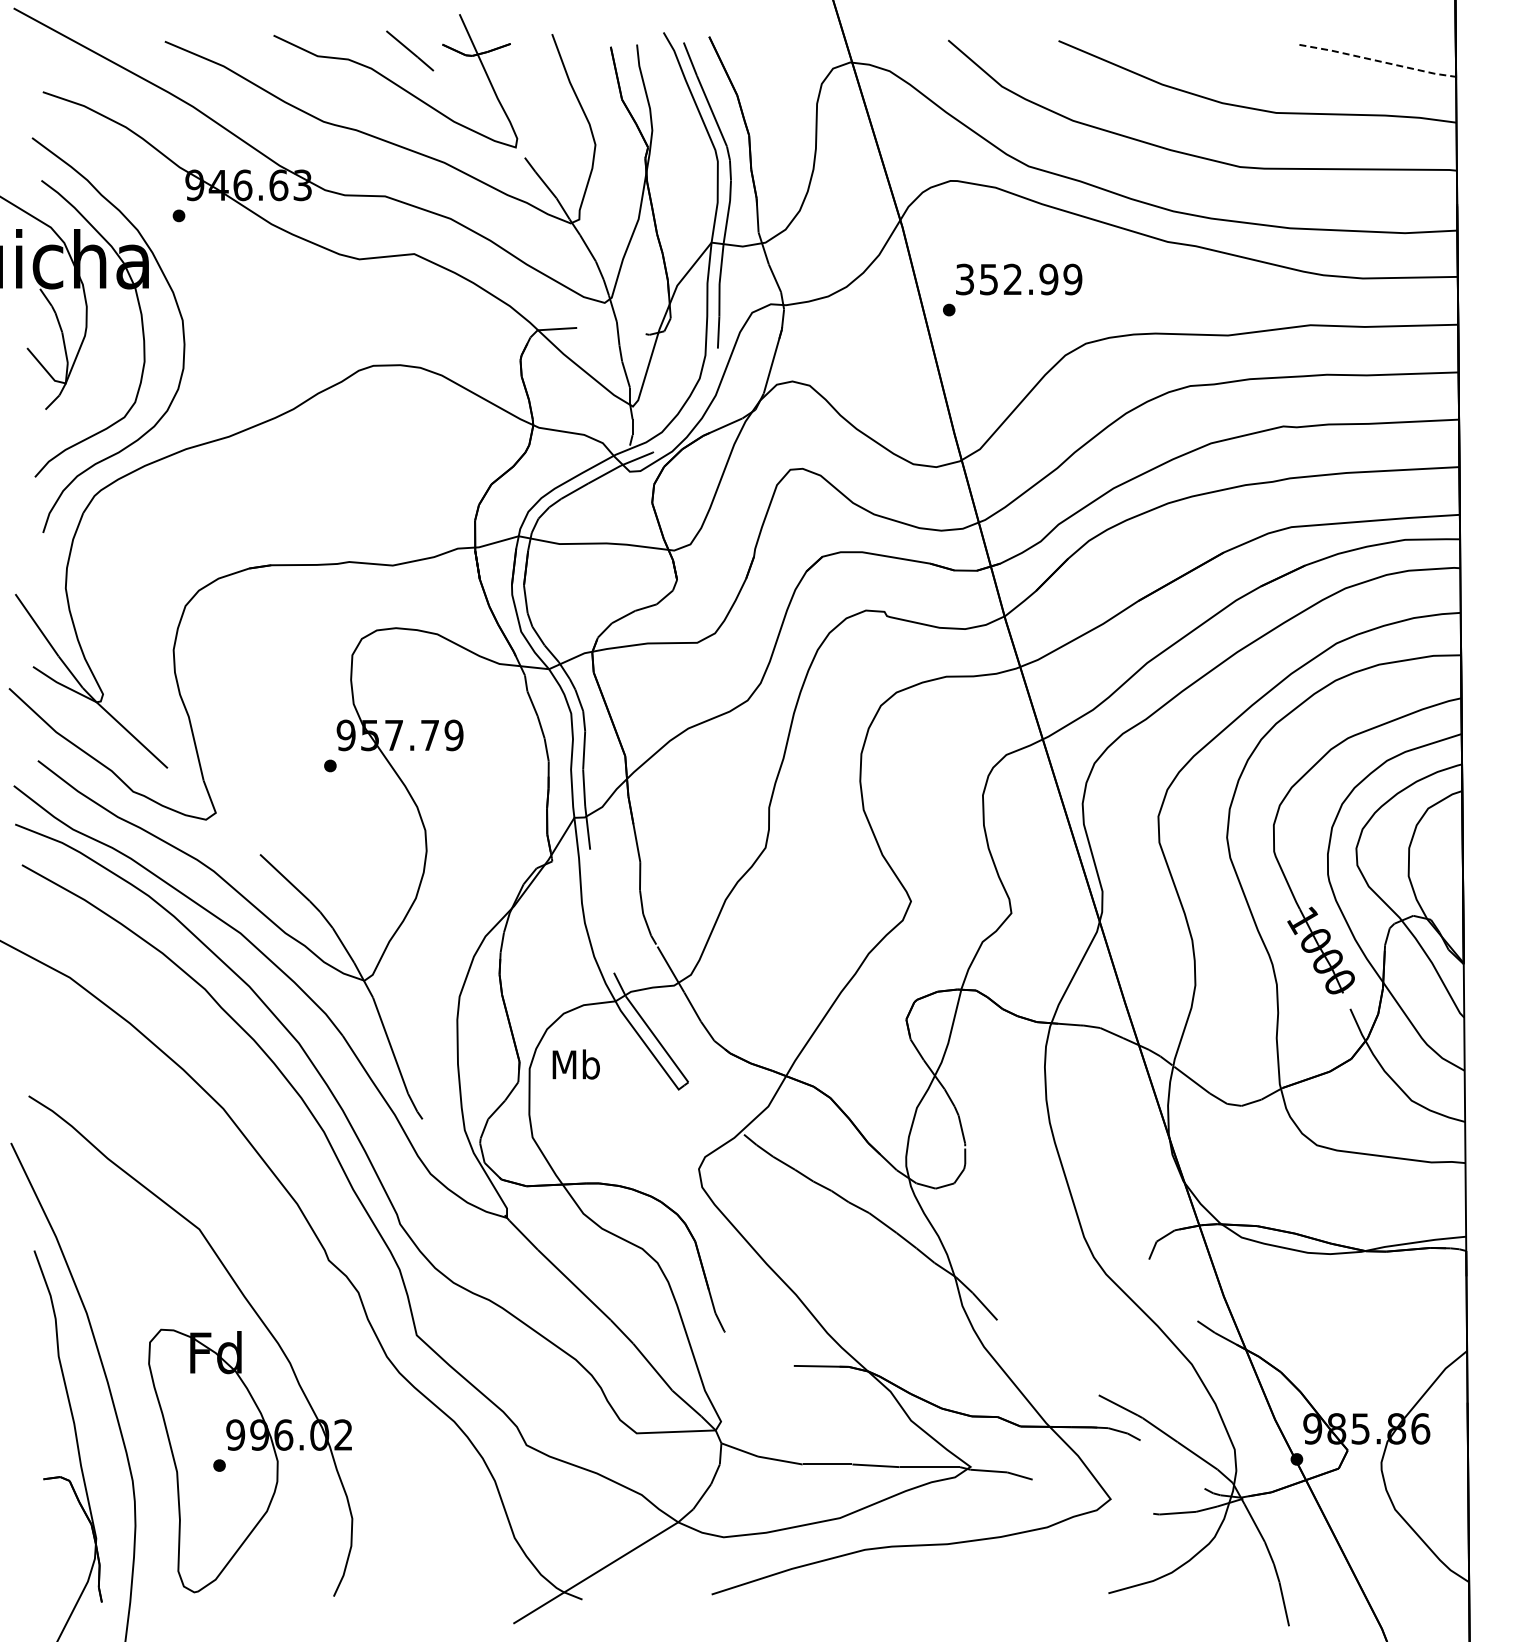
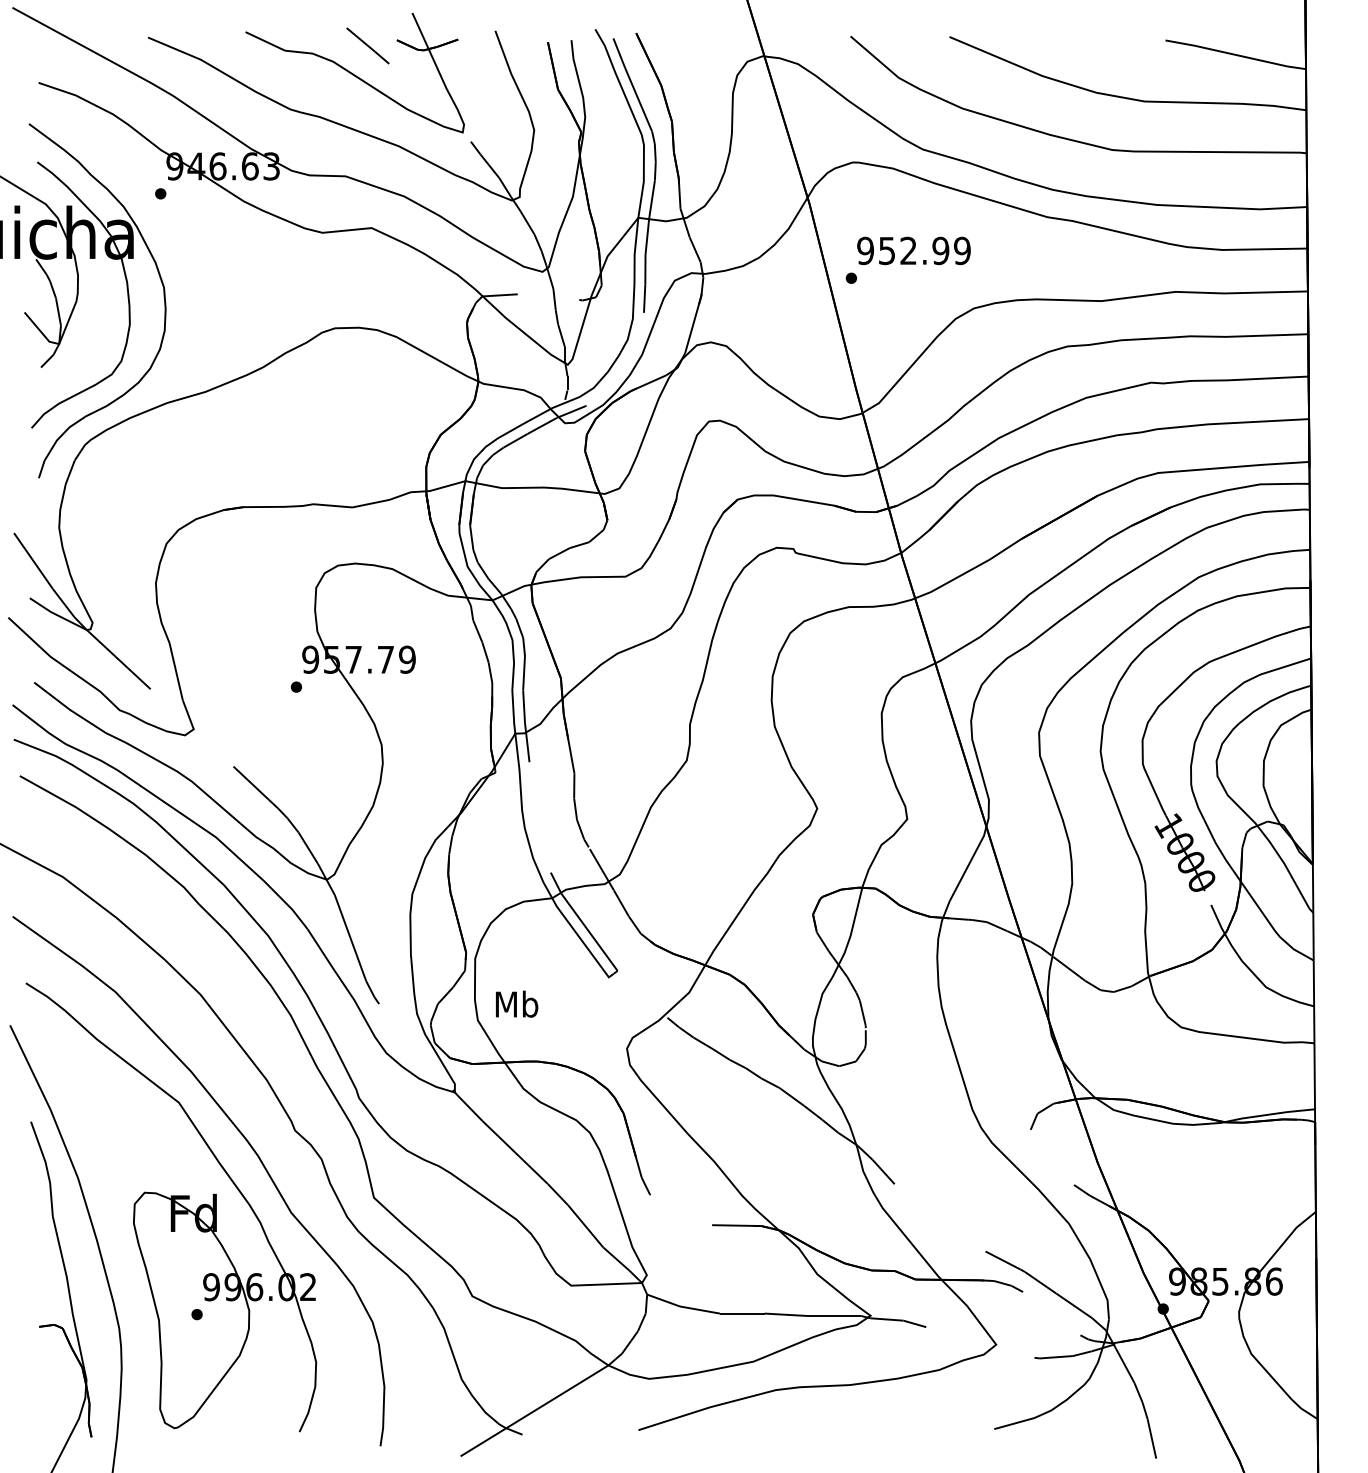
line: (1378, 61) -> (1236, 55), dashed -> solid
text: (964, 279) -> (865, 250), 352.99 -> 952.99
text: (575, 1064) -> (516, 1004), moved
curve: (276, 1275) -> (248, 1144), added

